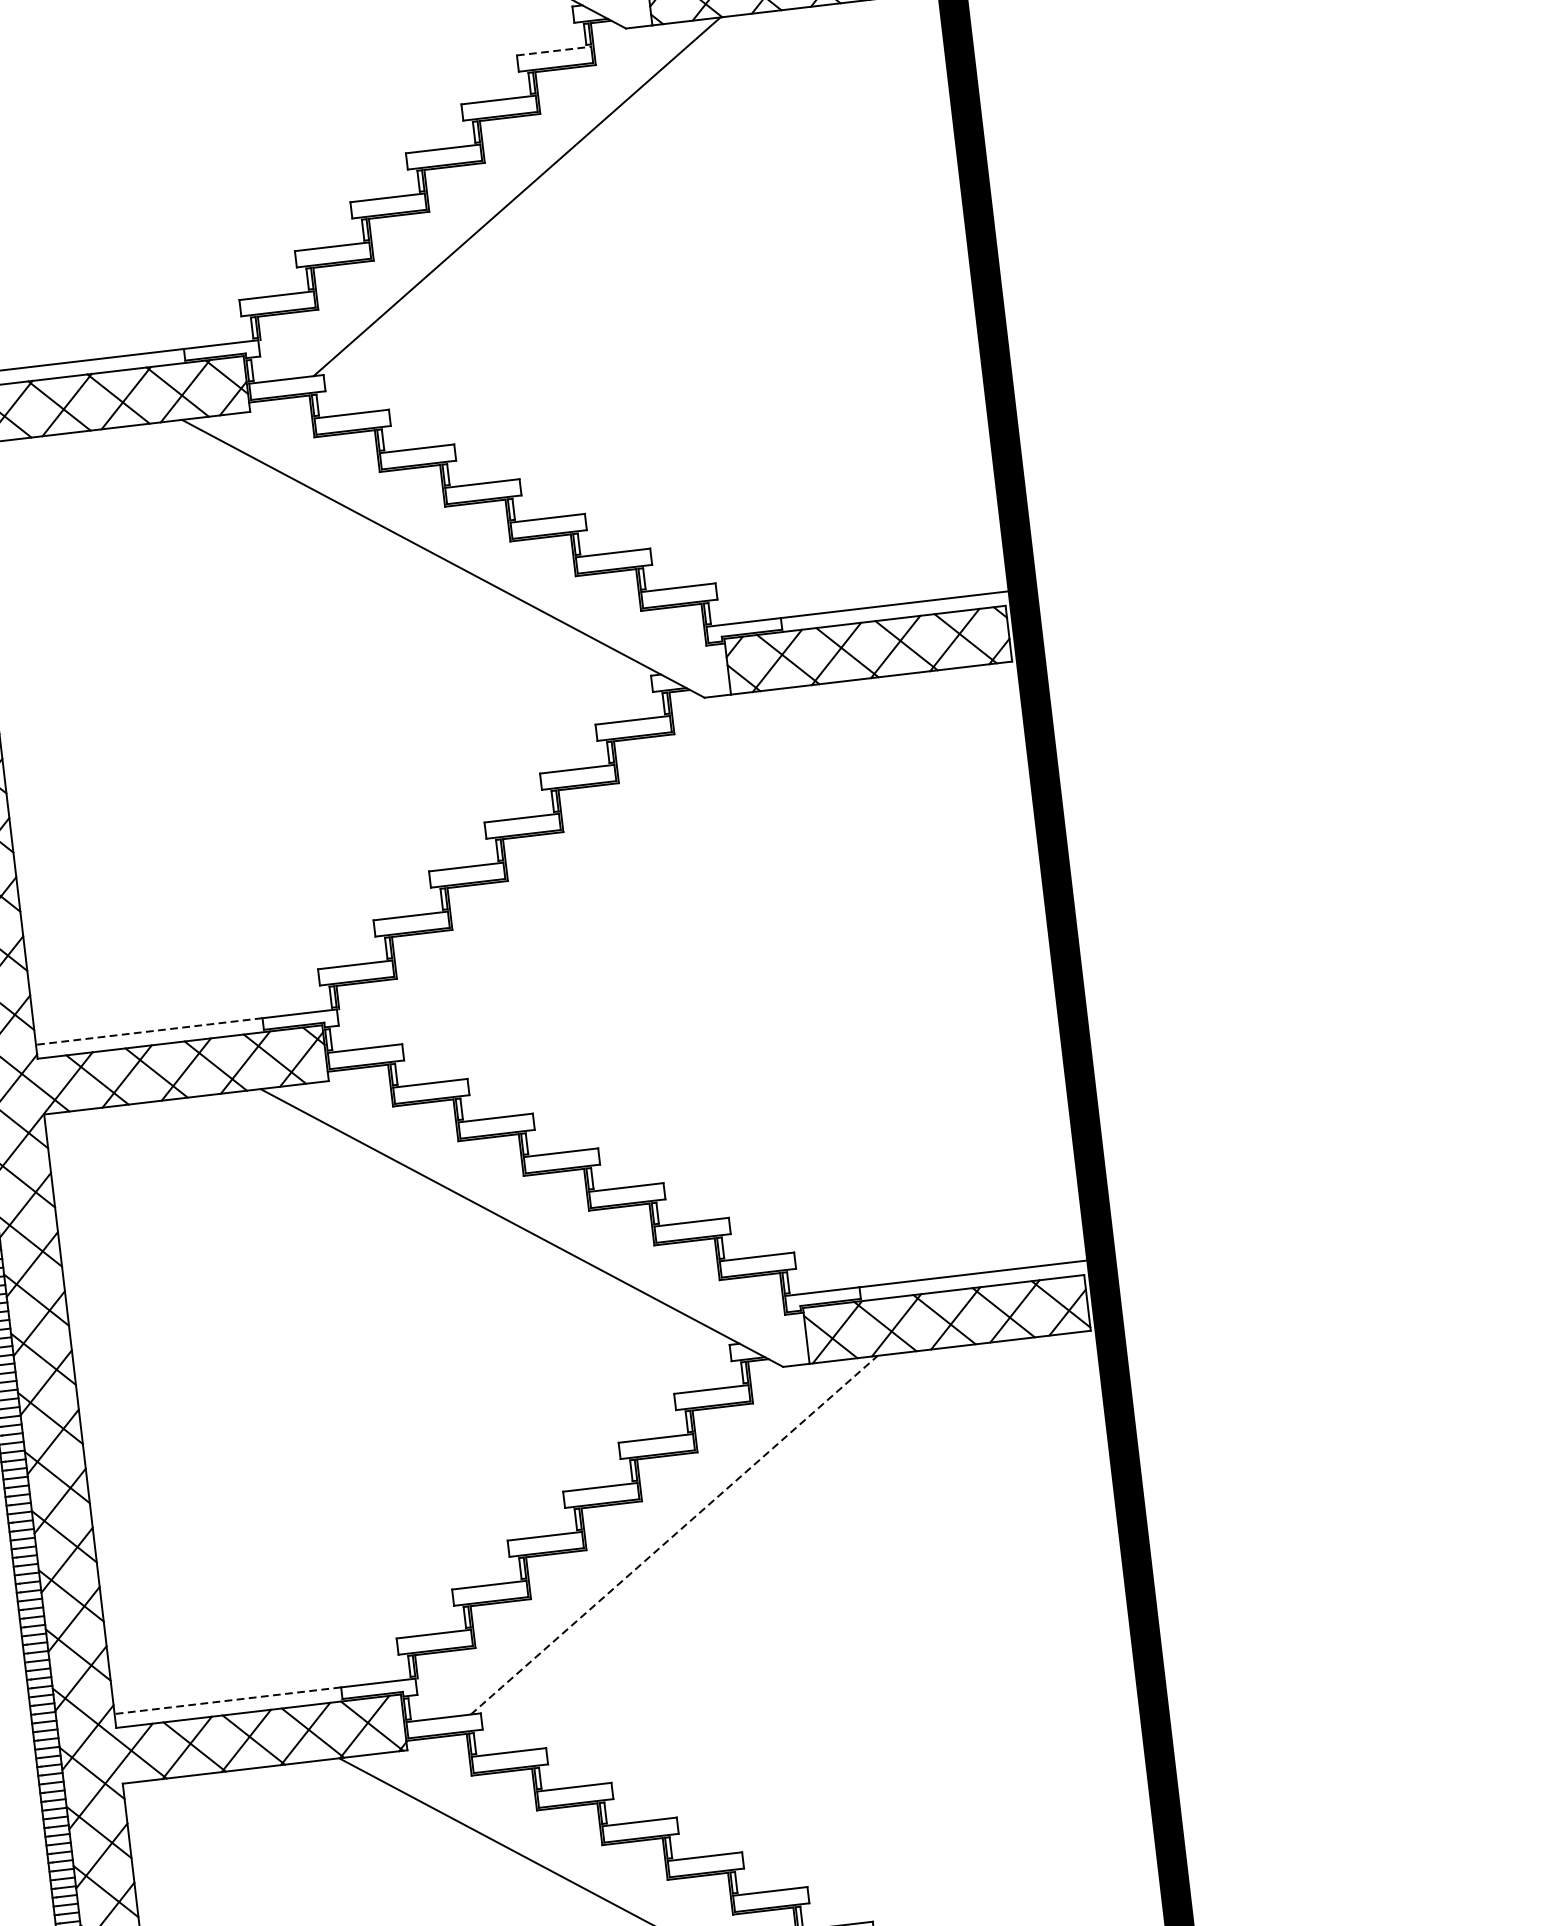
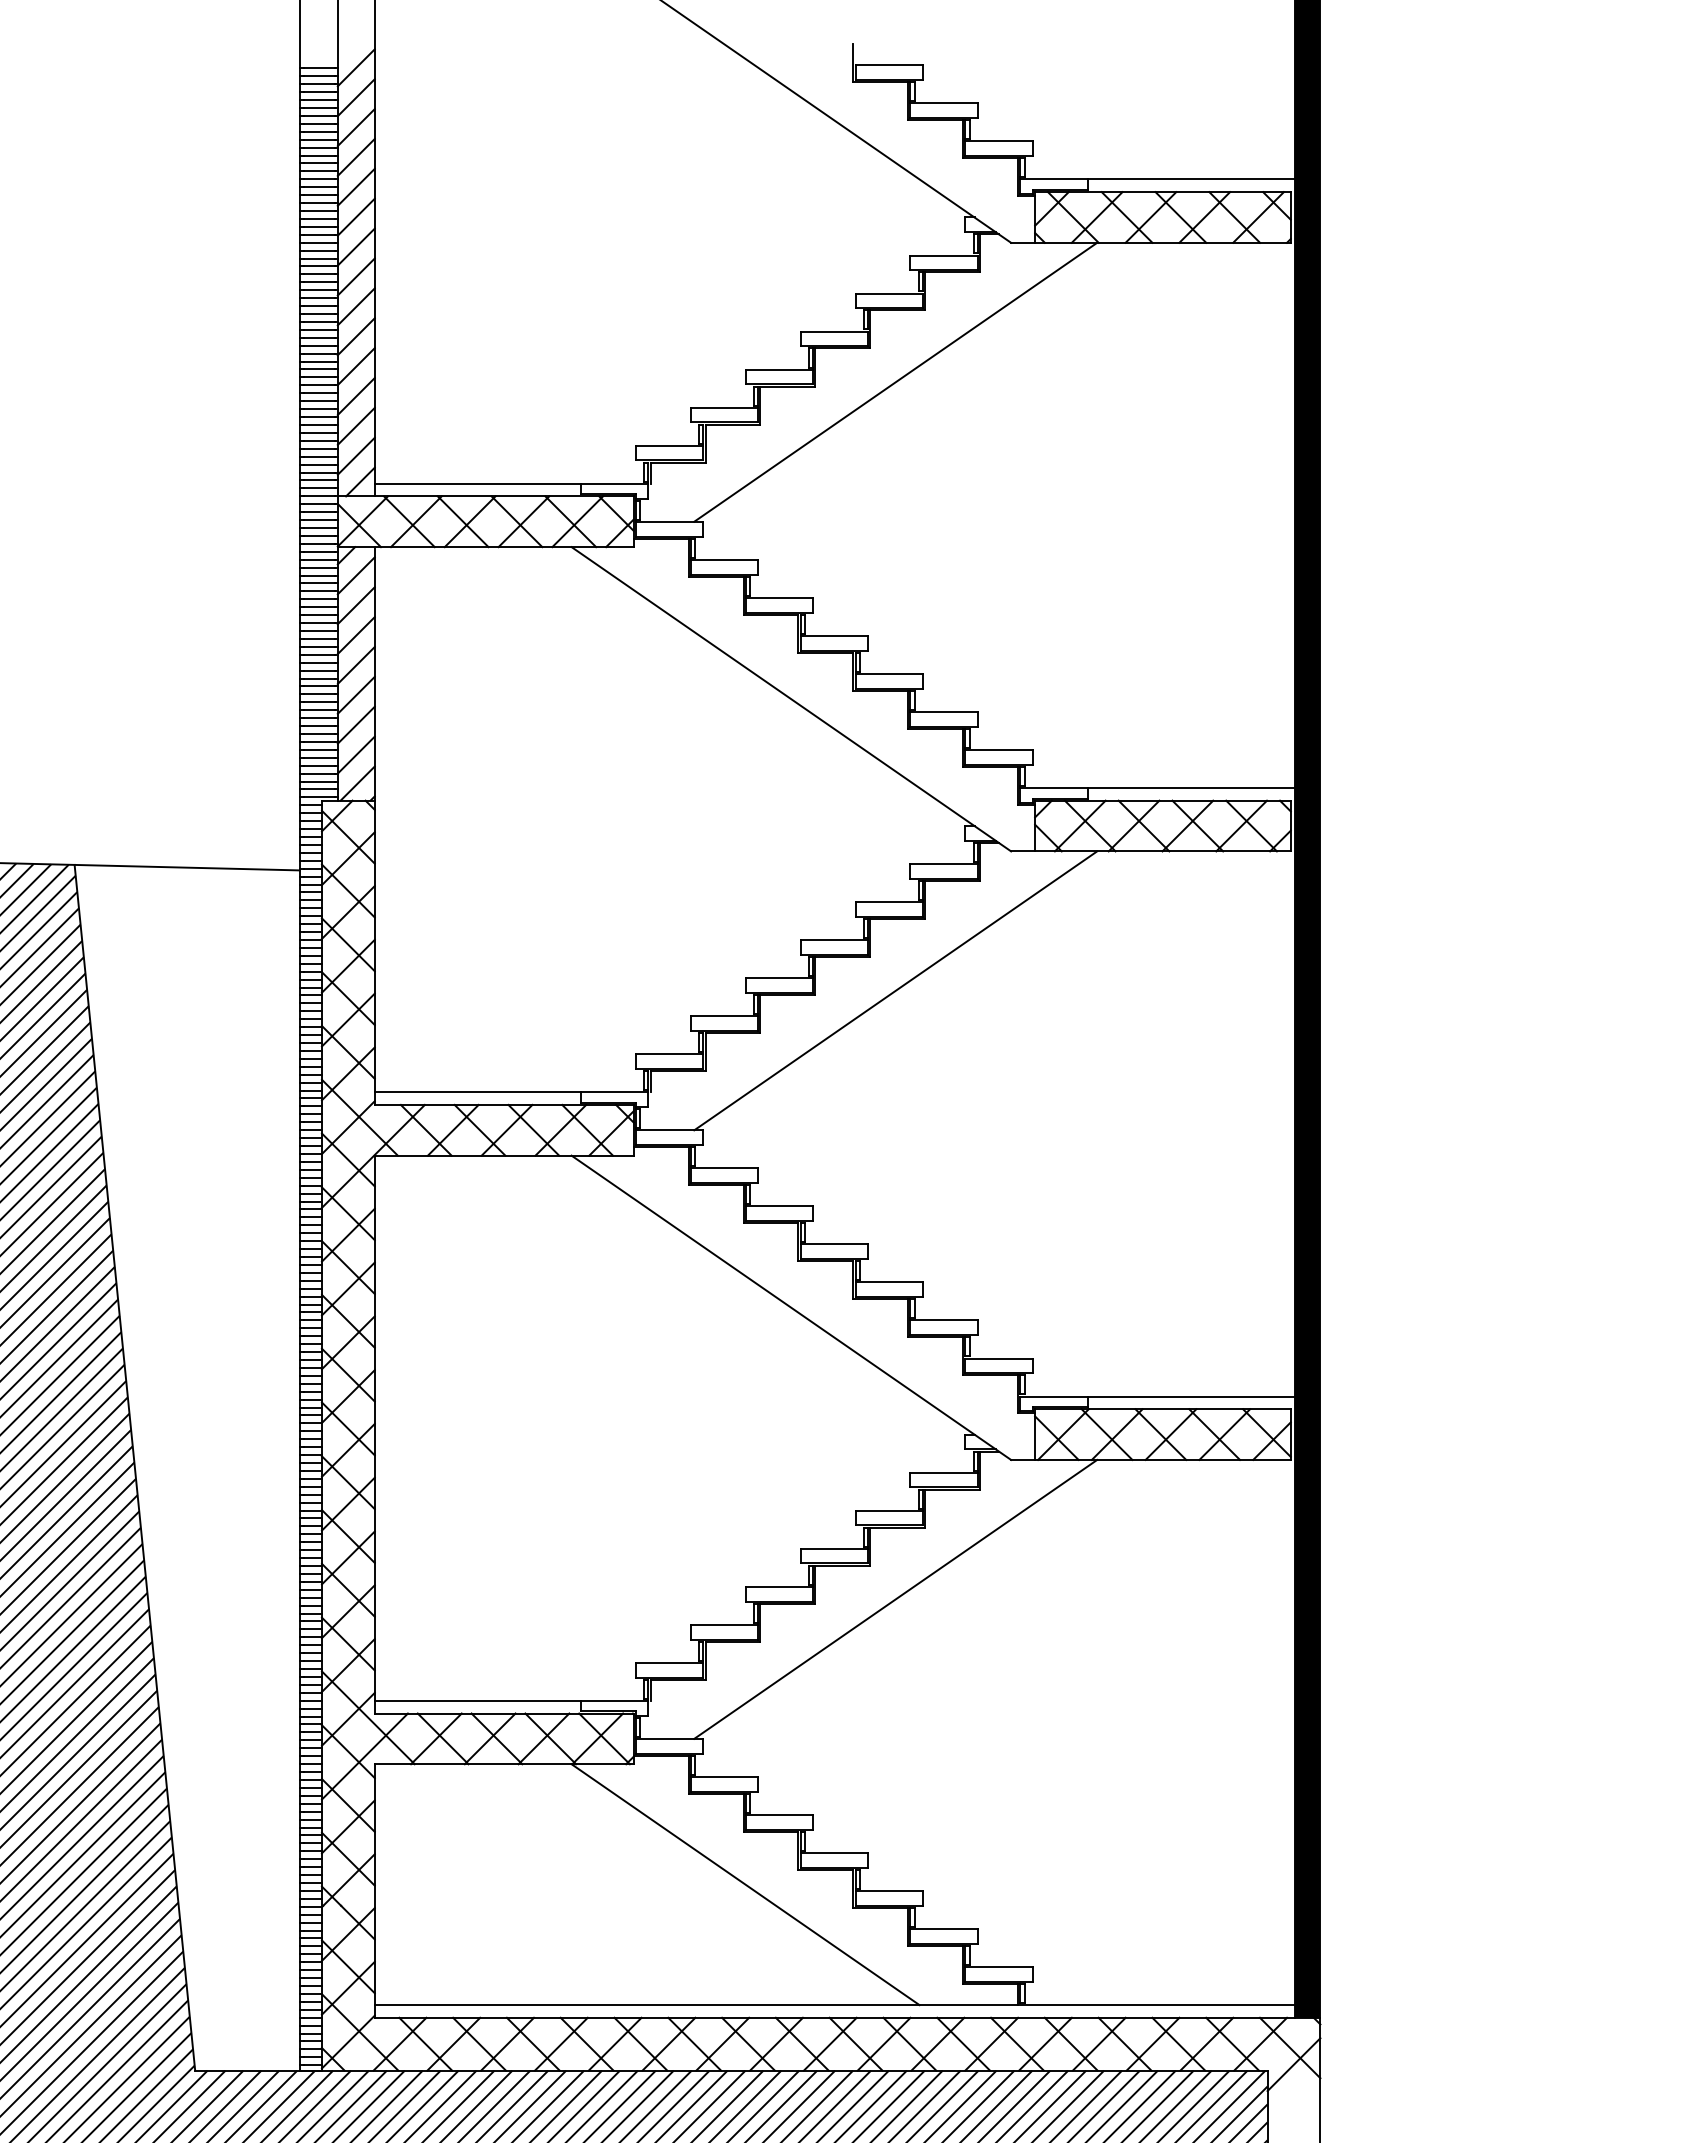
line: (554, 51) -> (944, 255), dashed -> solid
line: (595, 865) -> (895, 990), added
line: (148, 1031) -> (477, 1092), dashed -> solid
line: (675, 1535) -> (896, 1599), dashed -> solid
line: (227, 1700) -> (477, 1700), dashed -> solid

